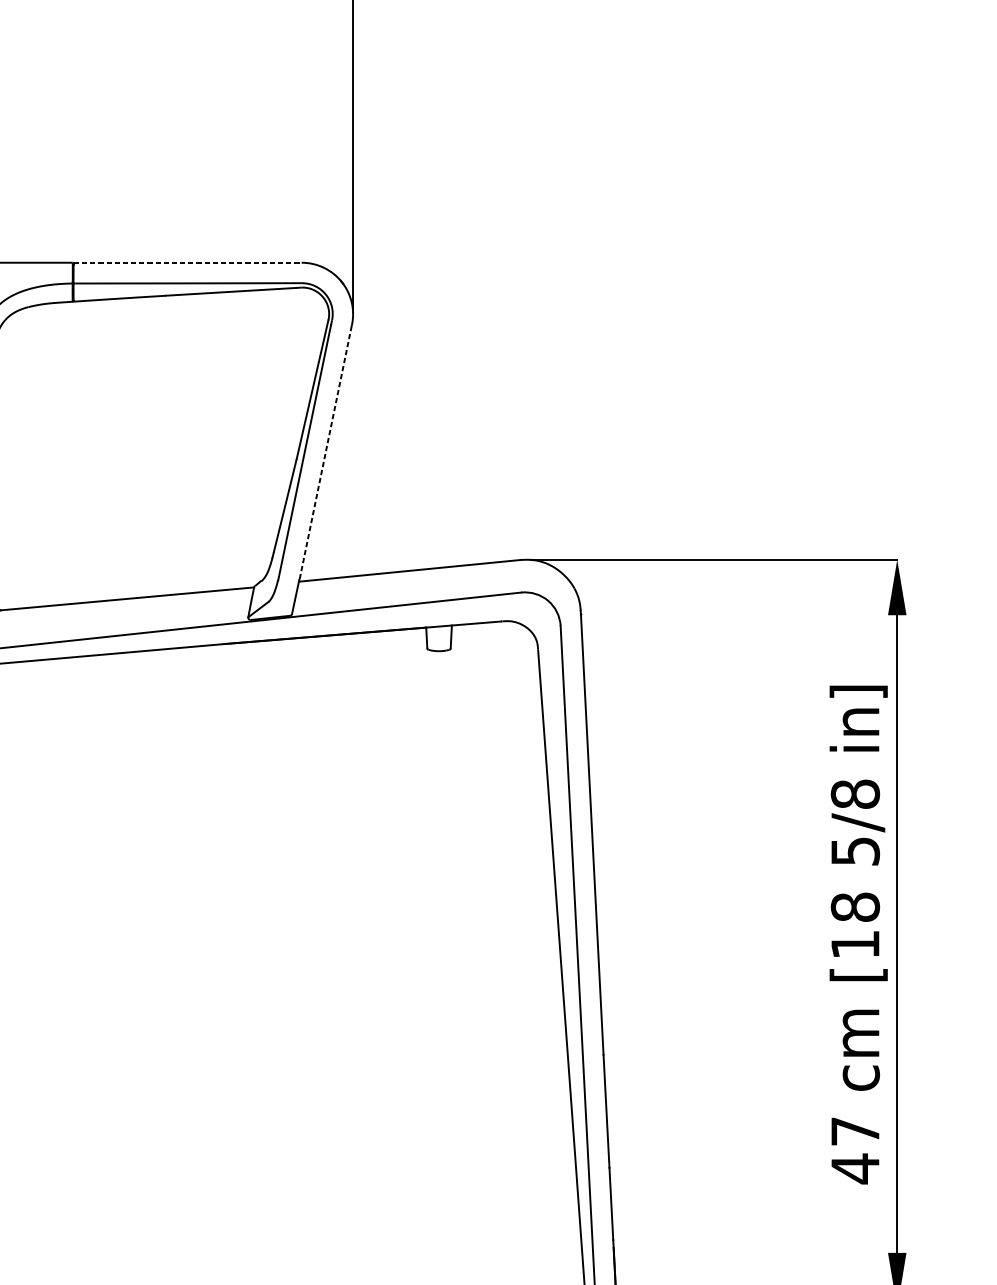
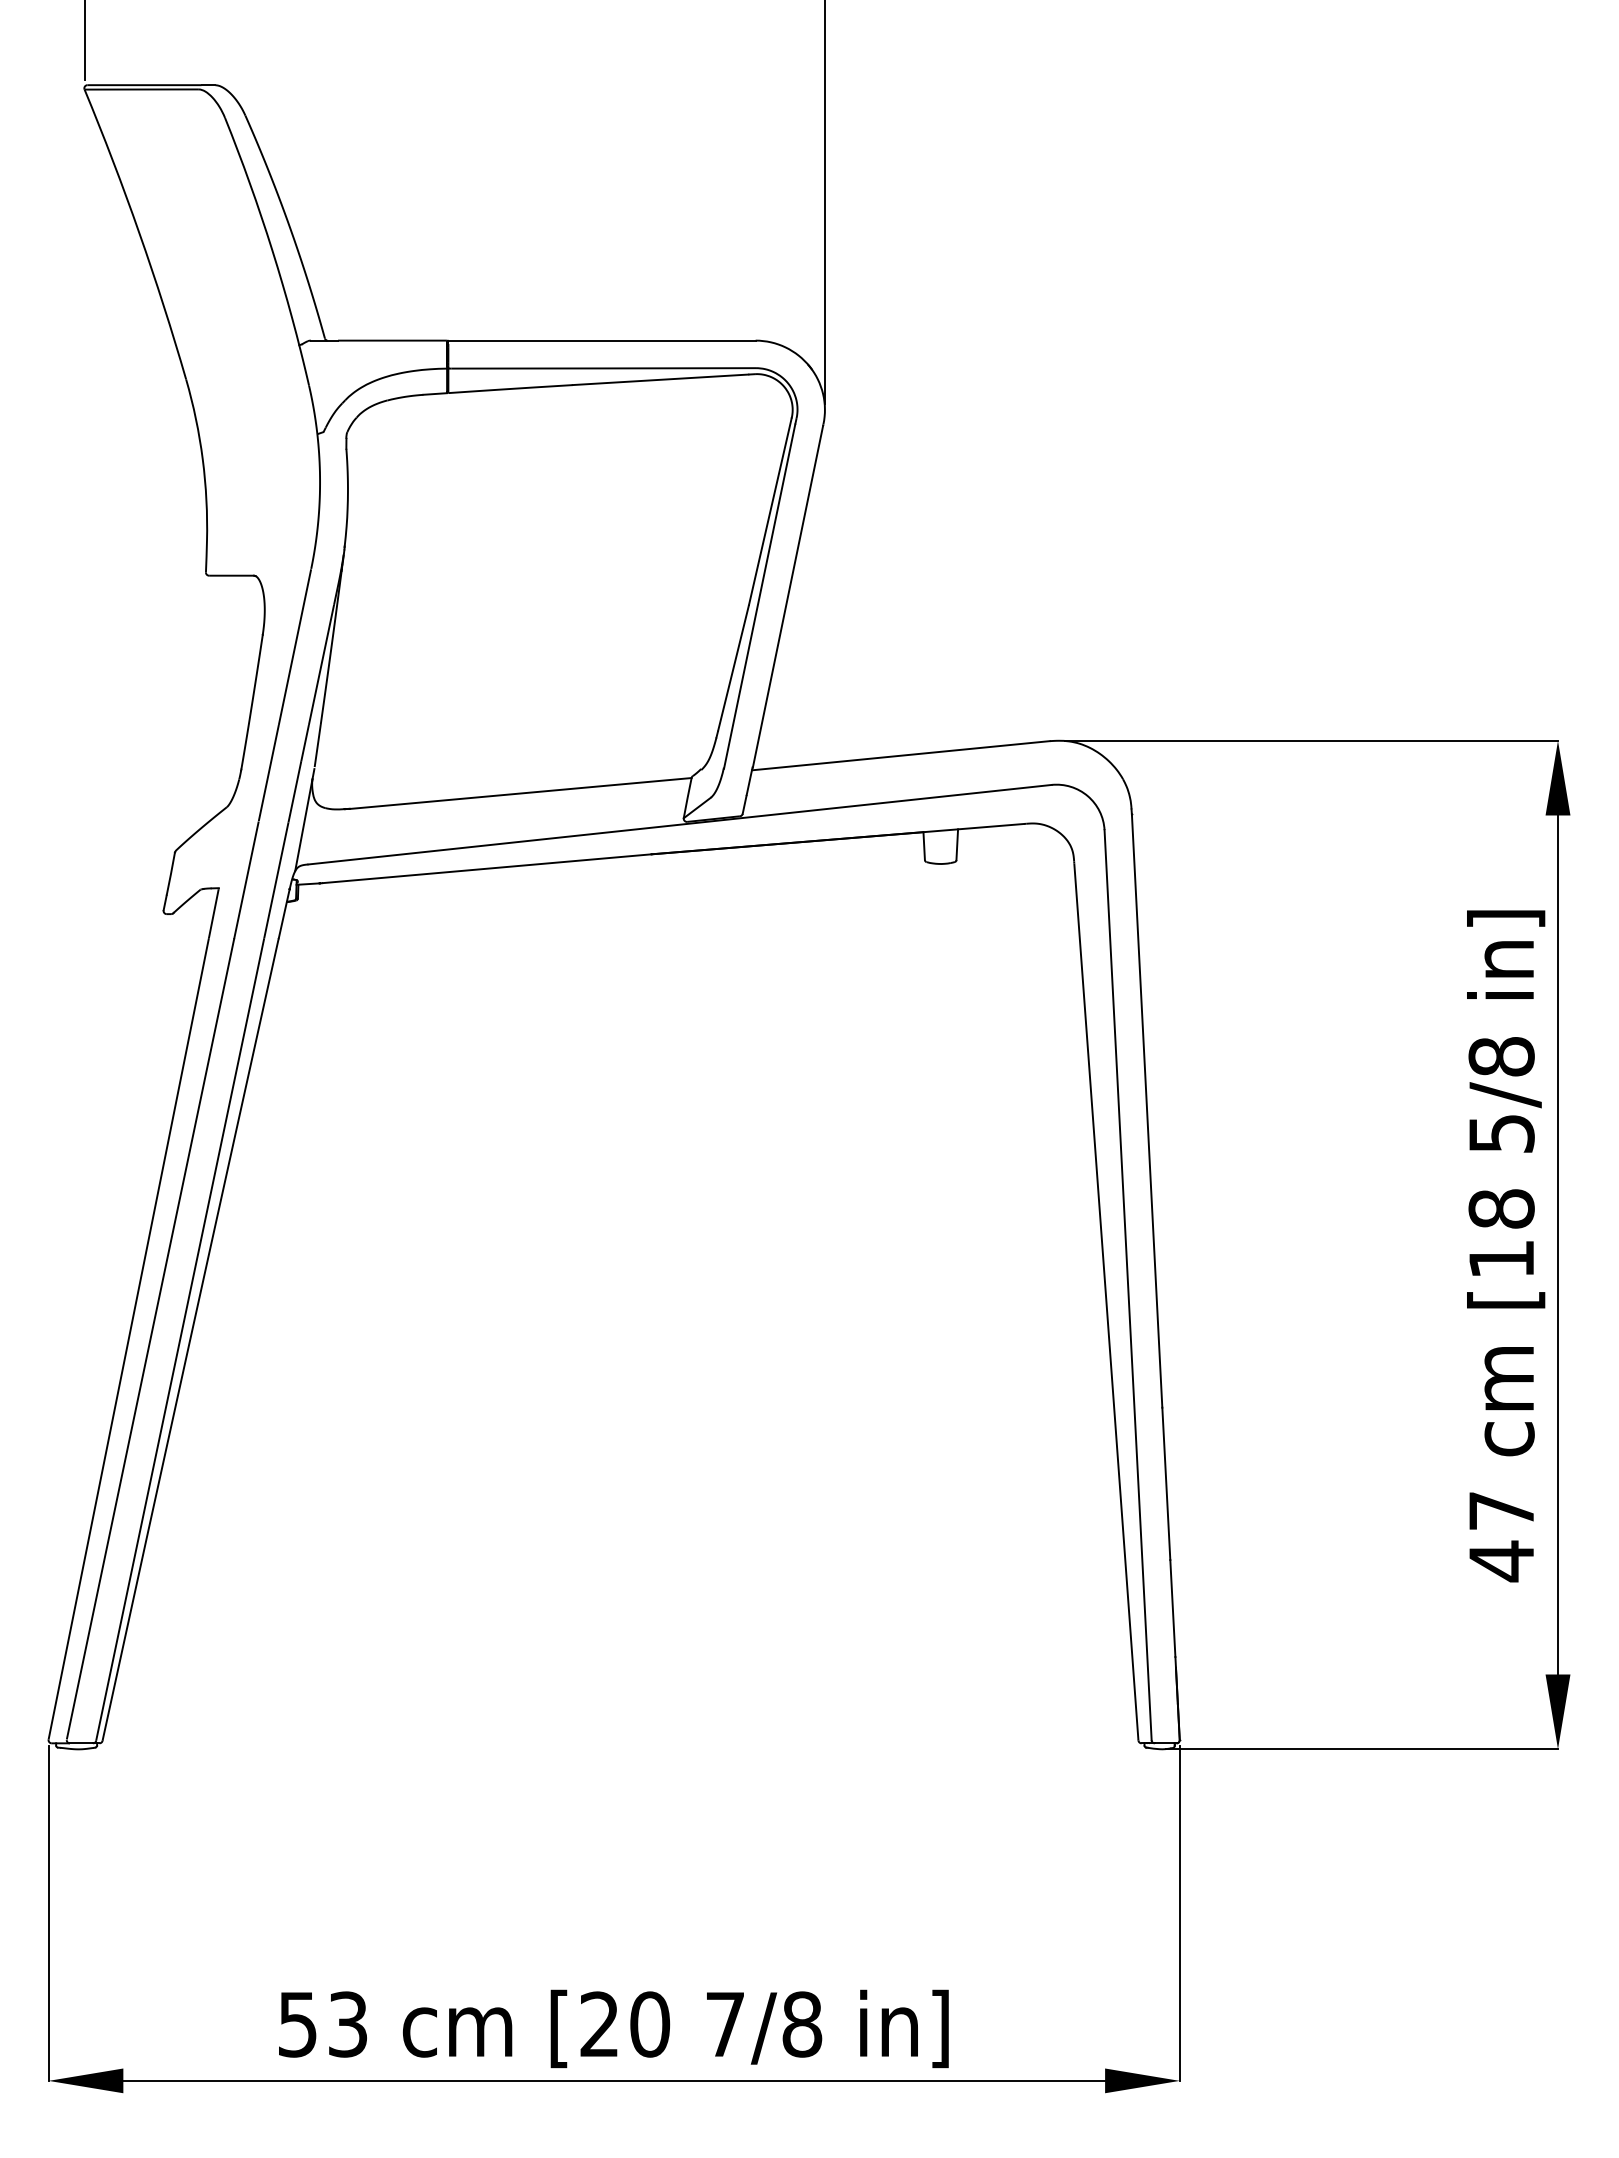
line: (187, 262) -> (602, 340), dashed -> solid
line: (325, 453) -> (787, 597), dashed -> solid

